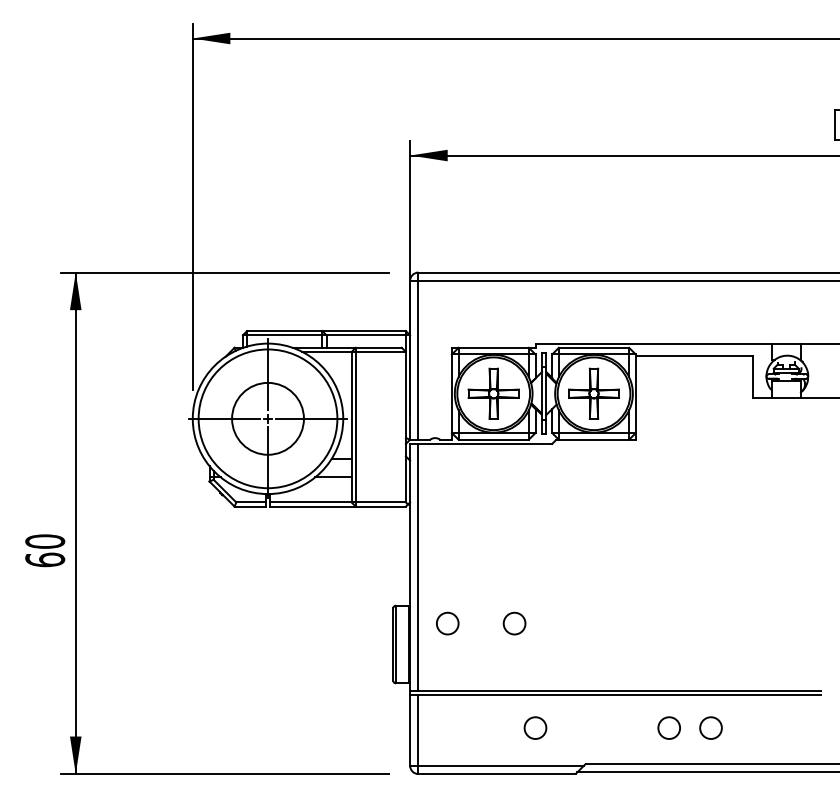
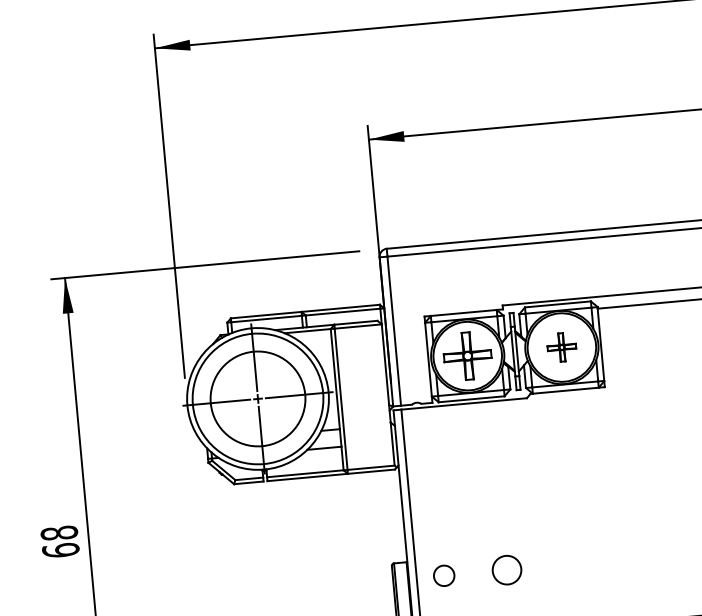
part: (593, 393) -> (561, 347), size x0.6
circle: (267, 418) -> (257, 398), size x1.4
text: (44, 541) -> (58, 533), 60 -> 68
circle: (514, 623) -> (506, 570), size x1.4

